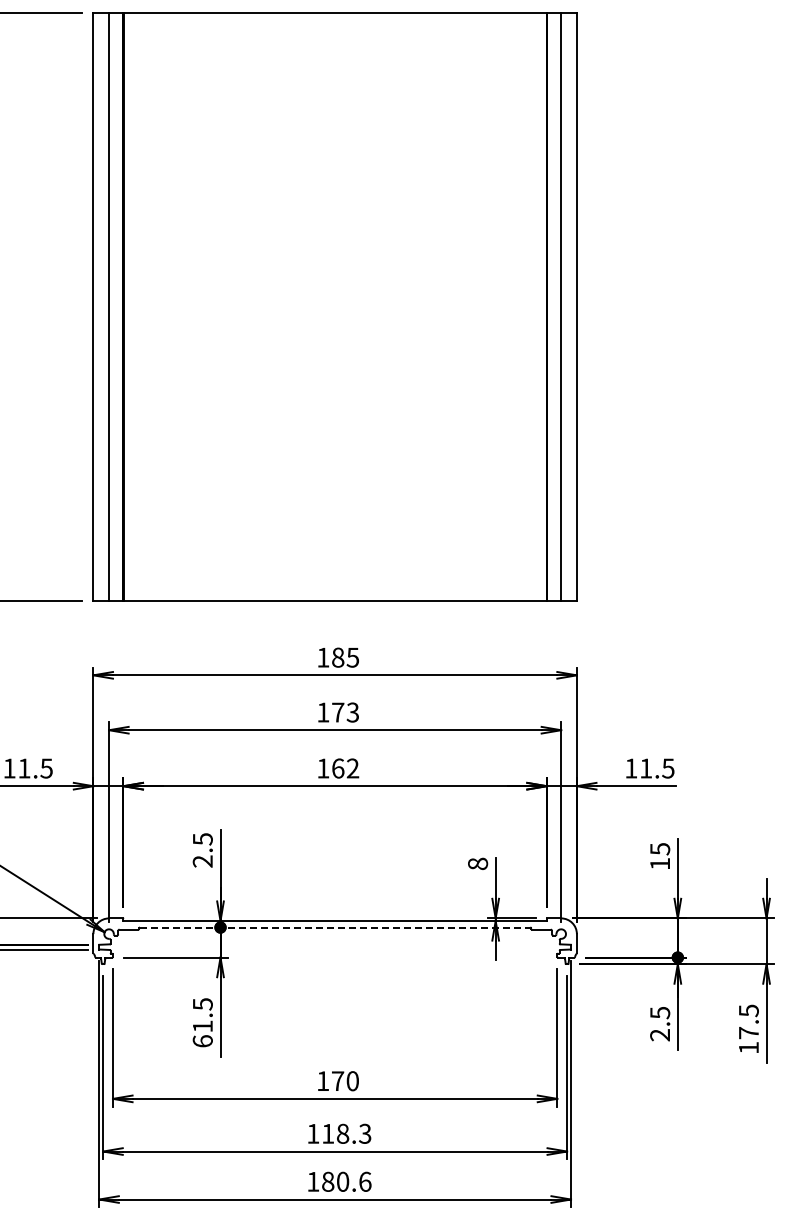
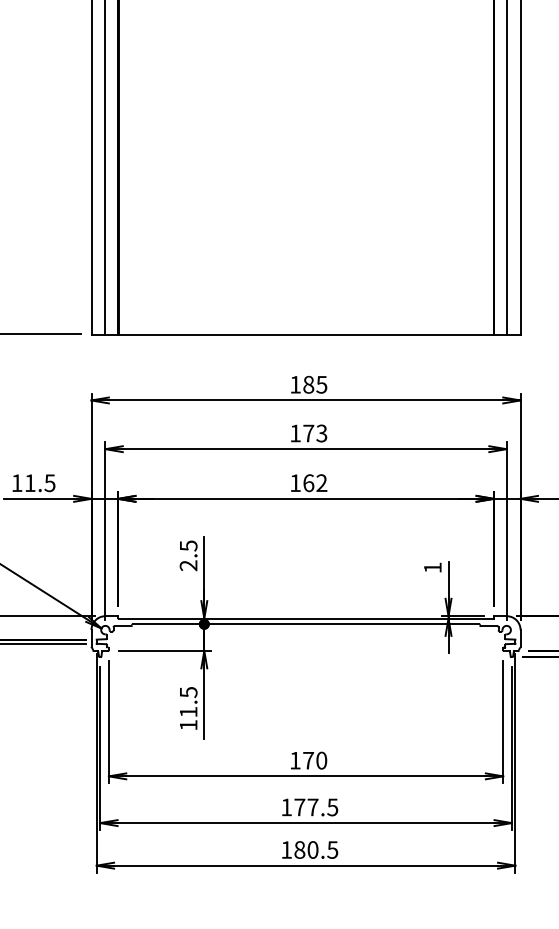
text: (478, 863) -> (433, 567), 8 -> 1
line: (335, 927) -> (306, 624), dashed -> solid
text: (202, 1041) -> (188, 725), 61.5 -> 11.5
text: (346, 1133) -> (316, 807), 118.3 -> 177.5
text: (364, 1181) -> (332, 849), 180.6 -> 180.5

